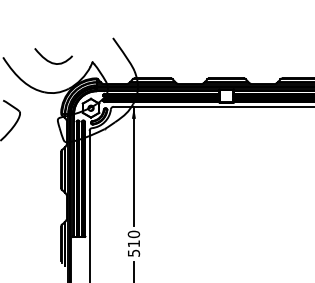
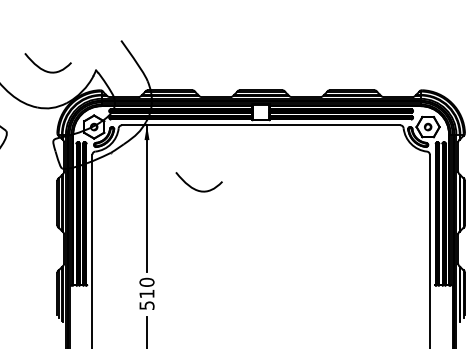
curve: (173, 158) -> (195, 188), added

